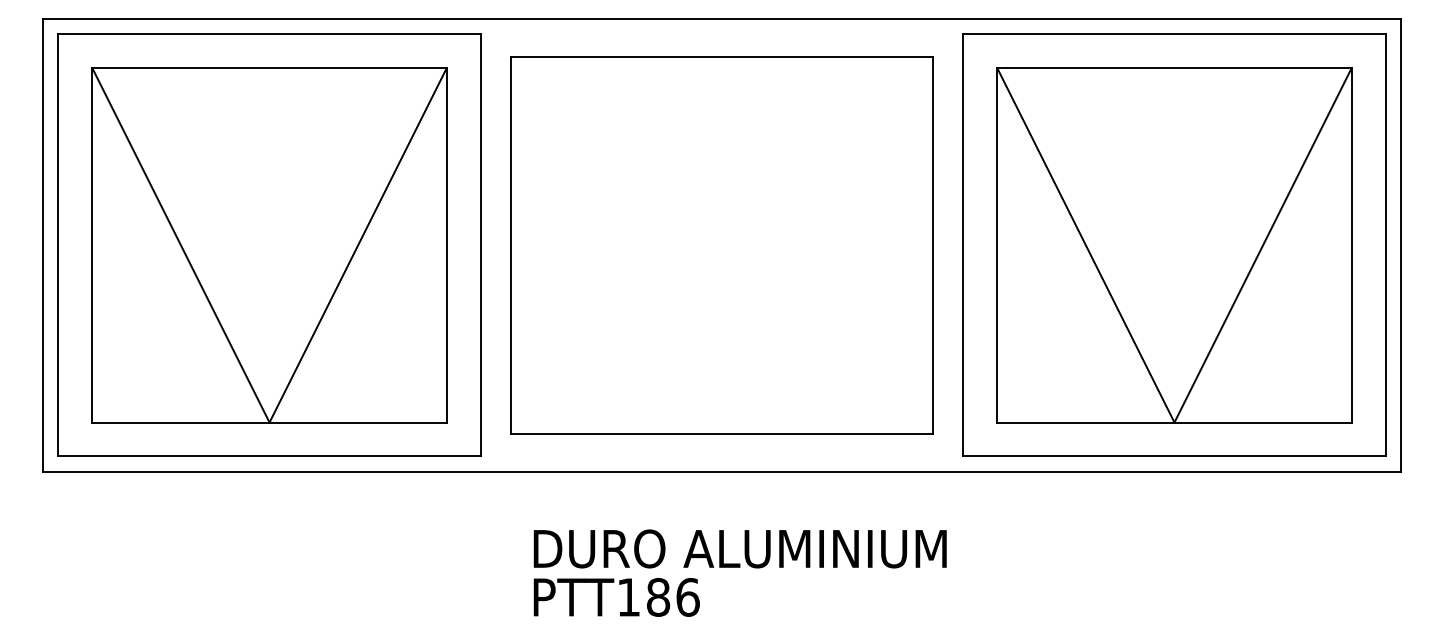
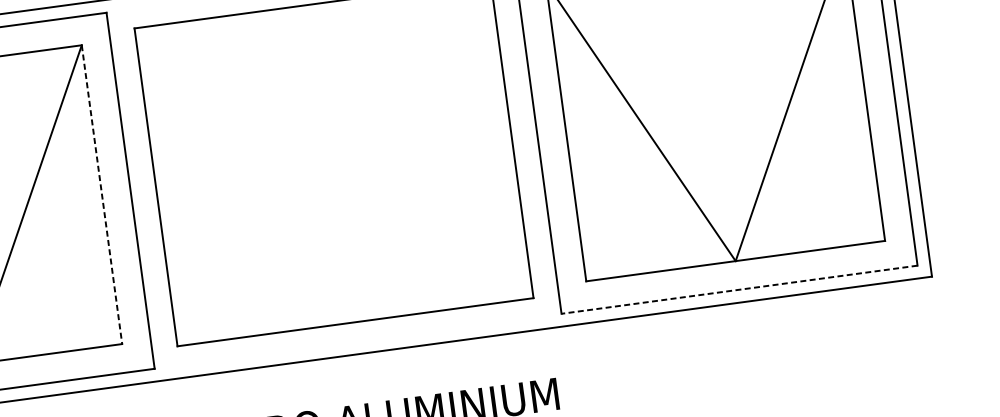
line: (446, 245) -> (101, 194), solid -> dashed
line: (1173, 456) -> (738, 289), solid -> dashed

